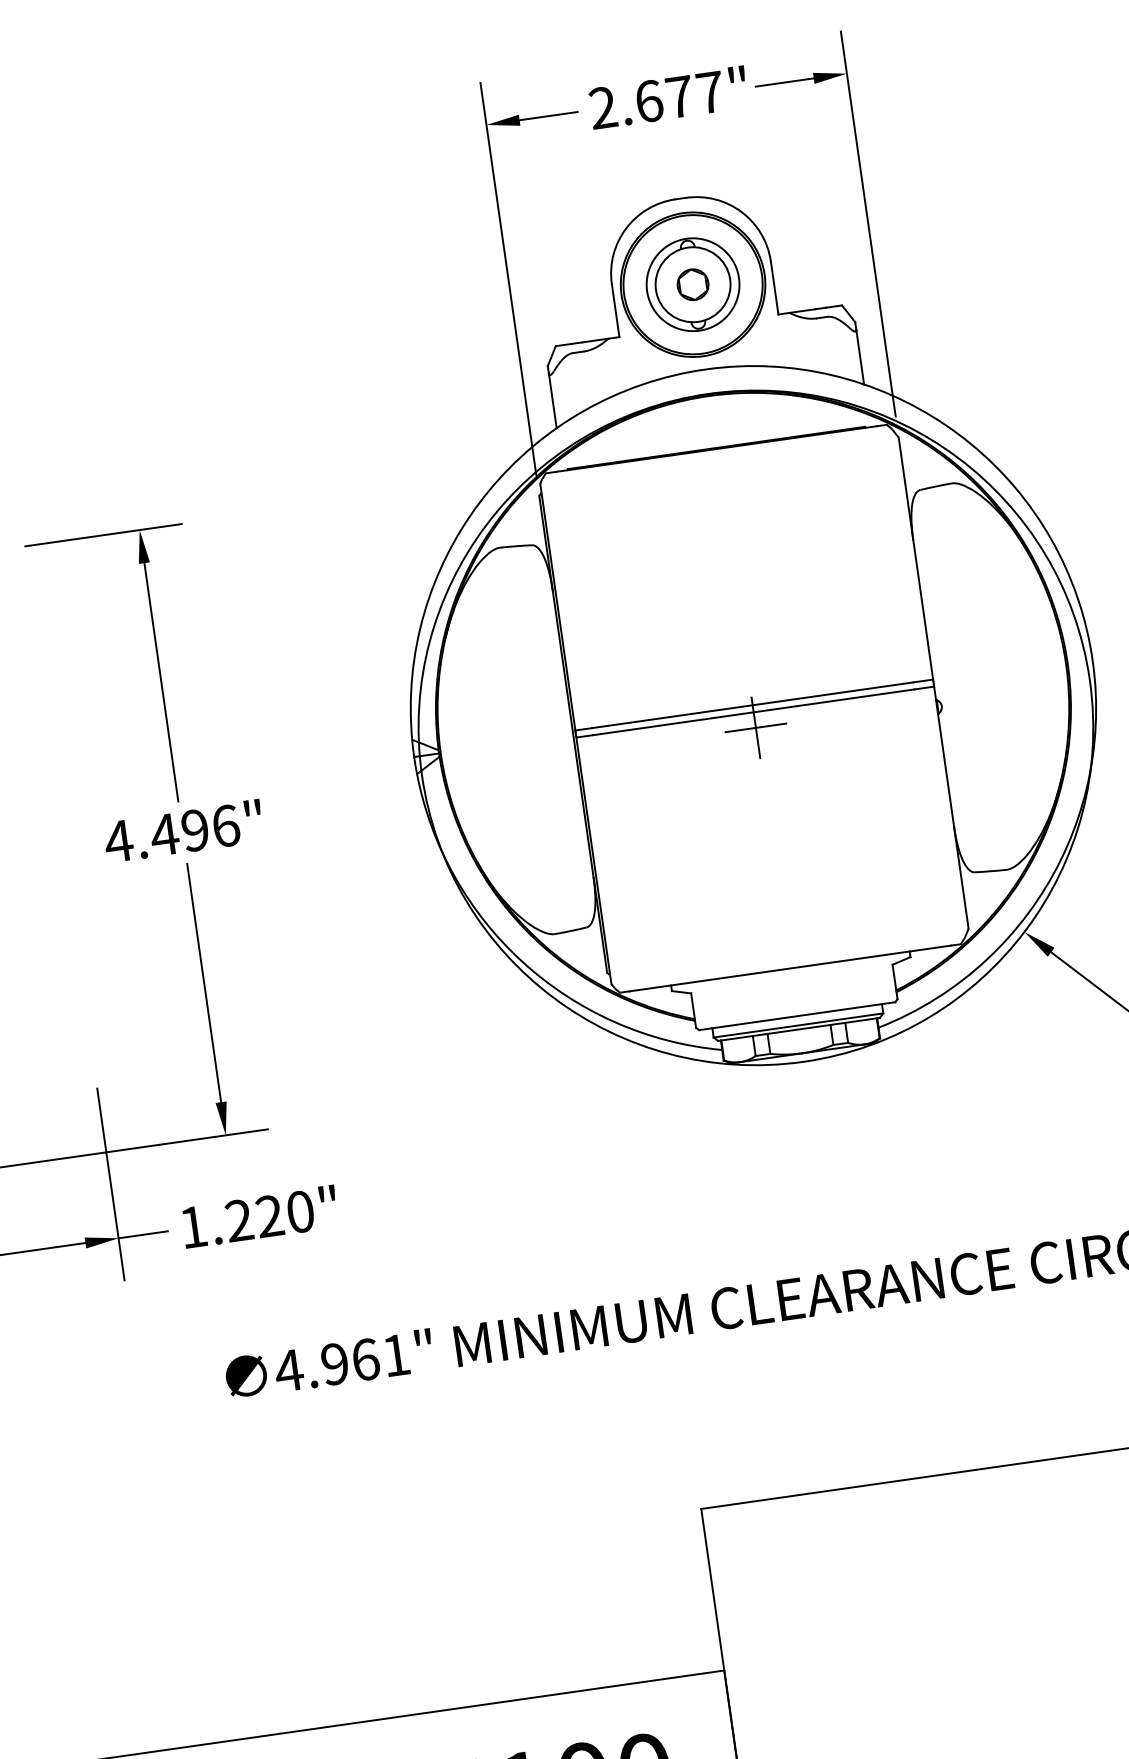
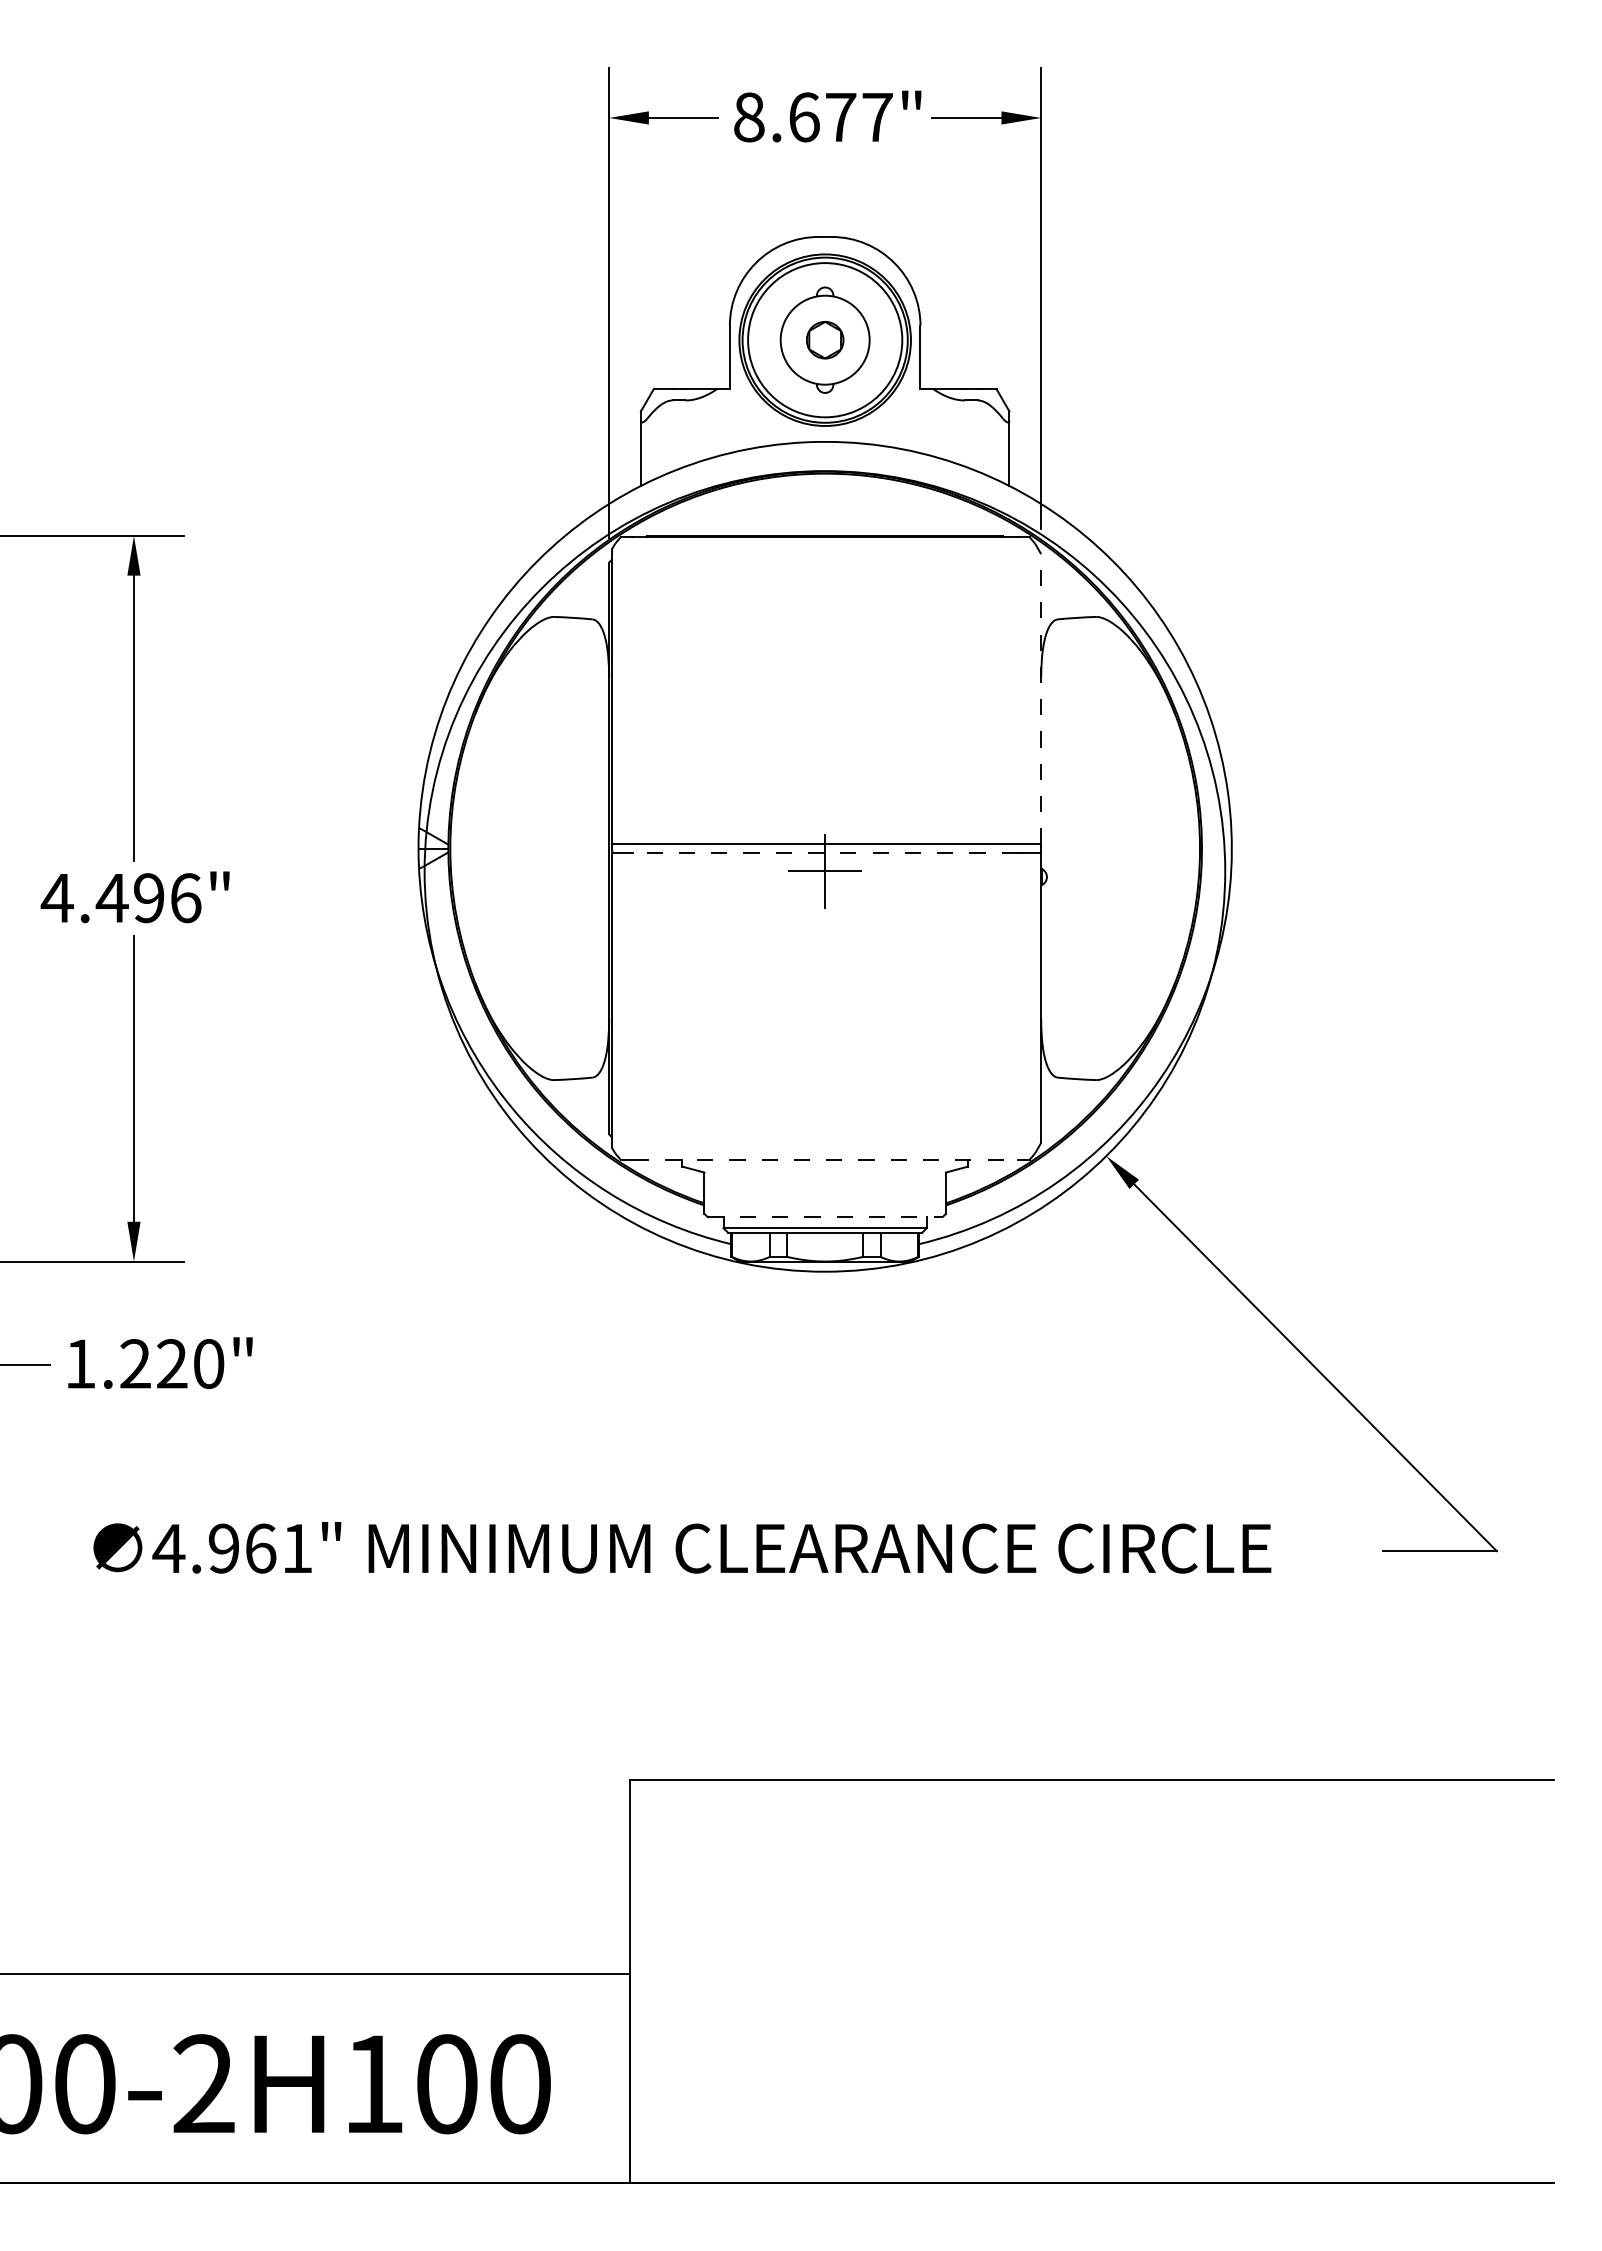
text: (603, 107) -> (749, 117), 2.677" -> 8.677"
circle: (693, 284) -> (825, 340), size x1.4
line: (916, 557) -> (1041, 698), solid -> dashed
line: (754, 712) -> (825, 852), solid -> dashed
line: (790, 968) -> (825, 1159), solid -> dashed
line: (797, 1016) -> (825, 1217), solid -> dashed

